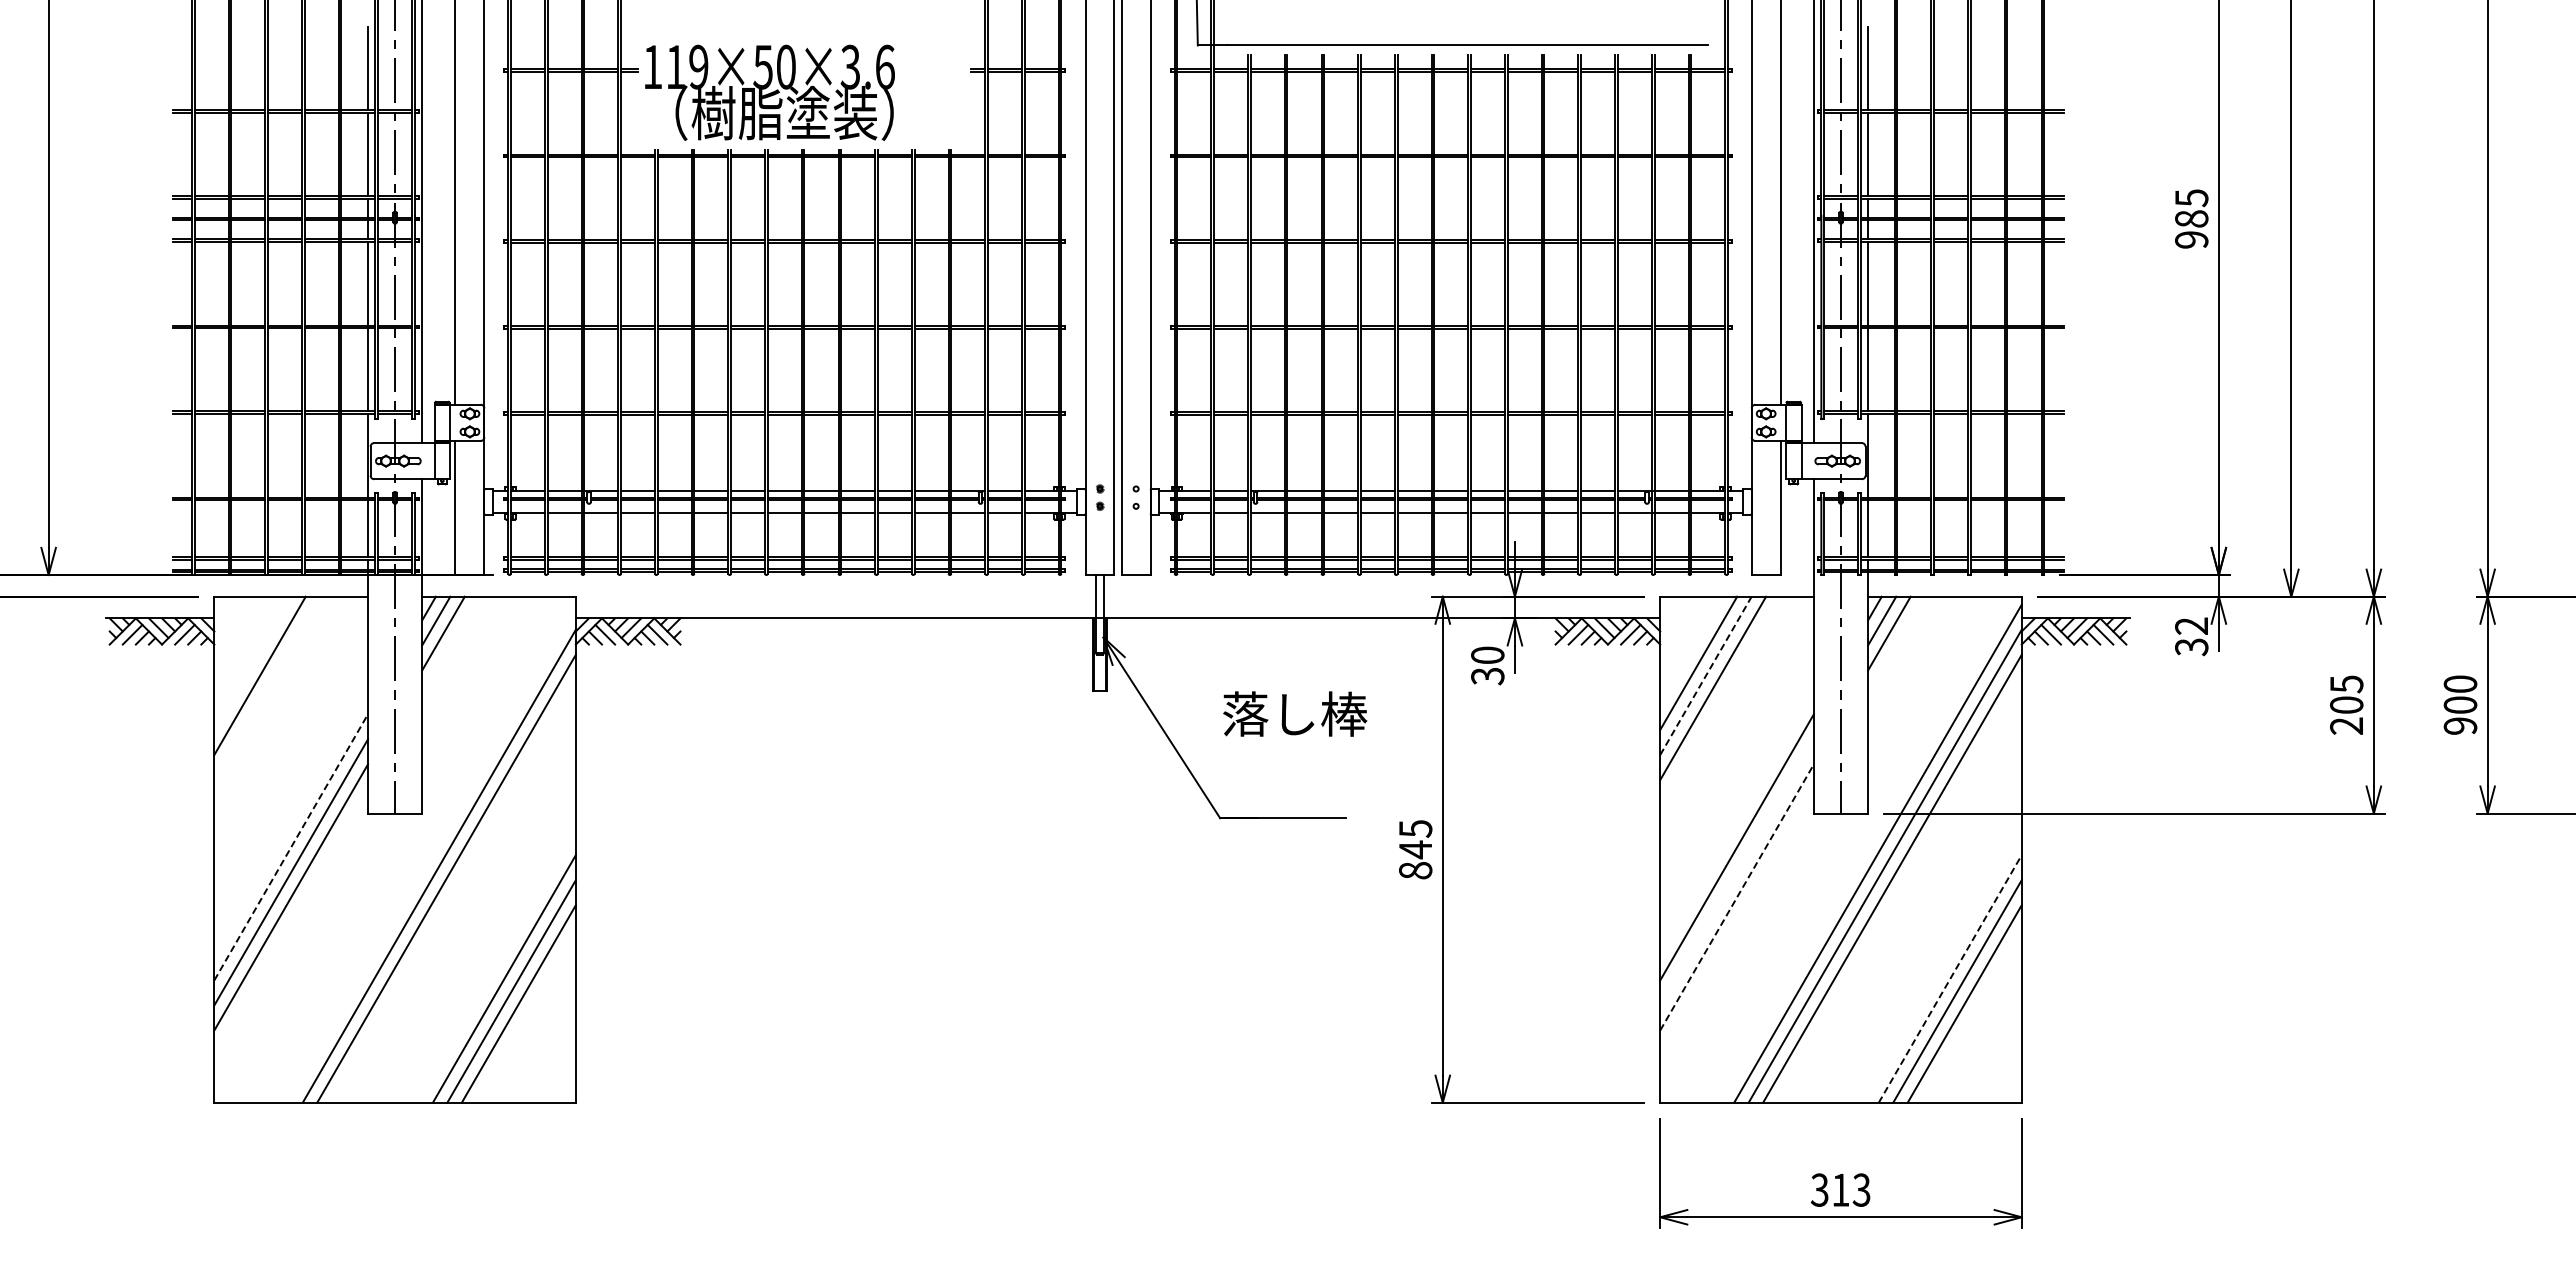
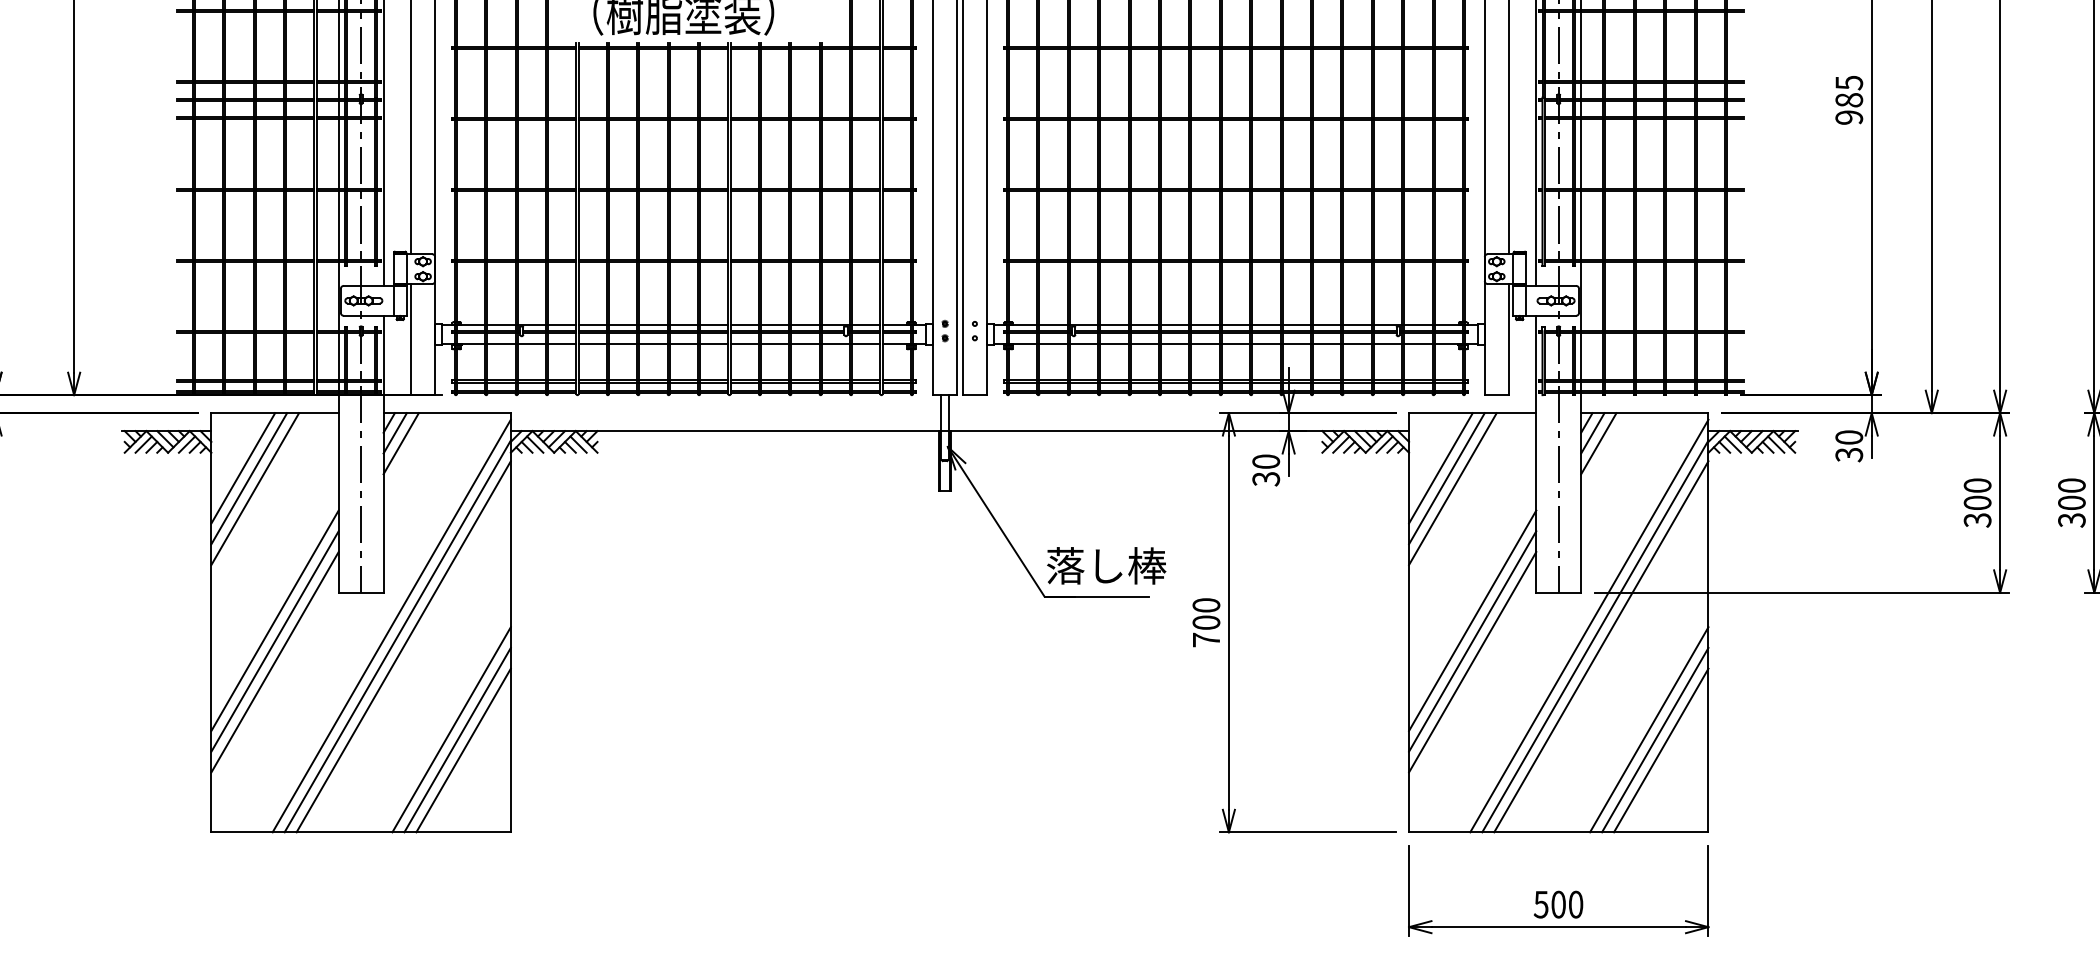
text: (2191, 625) -> (1849, 436), 32 -> 30
line: (252, 662) -> (243, 467), added
line: (1706, 675) -> (1447, 478), dashed -> solid
line: (267, 688) -> (255, 489), added
text: (2346, 705) -> (1977, 503), 205 -> 300
text: (1295, 713) -> (1106, 565), moved
text: (2460, 726) -> (2071, 520), 900 -> 300
line: (291, 847) -> (275, 620), dashed -> solid
text: (1415, 849) -> (1206, 622), 845 -> 700
line: (431, 853) -> (391, 625), added
line: (1736, 872) -> (1472, 641), added
line: (1737, 897) -> (1473, 662), dashed -> solid
line: (1950, 978) -> (1649, 729), dashed -> solid
text: (1840, 1189) -> (1558, 904), 313 -> 500

